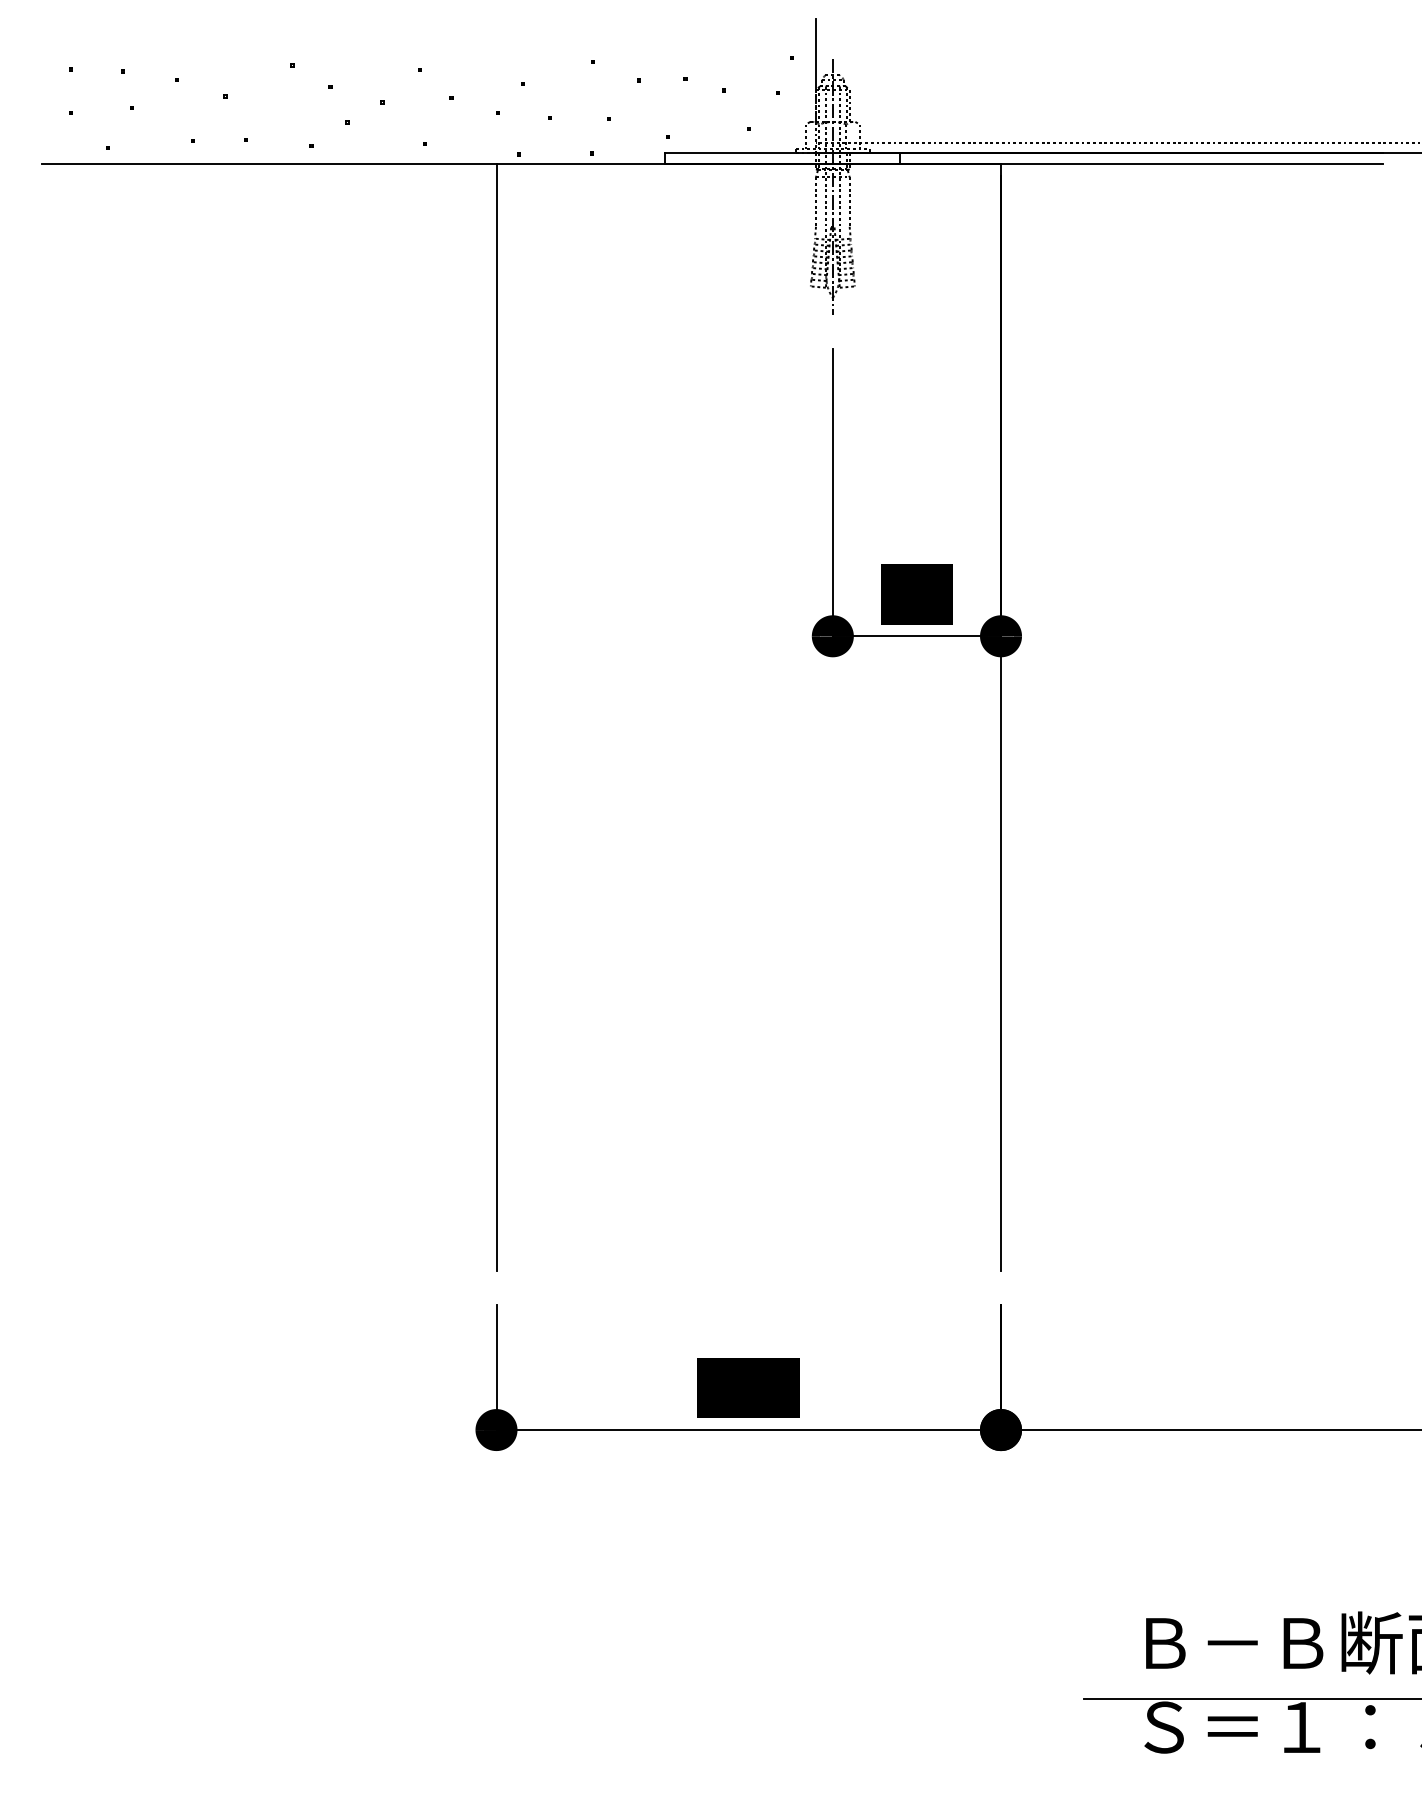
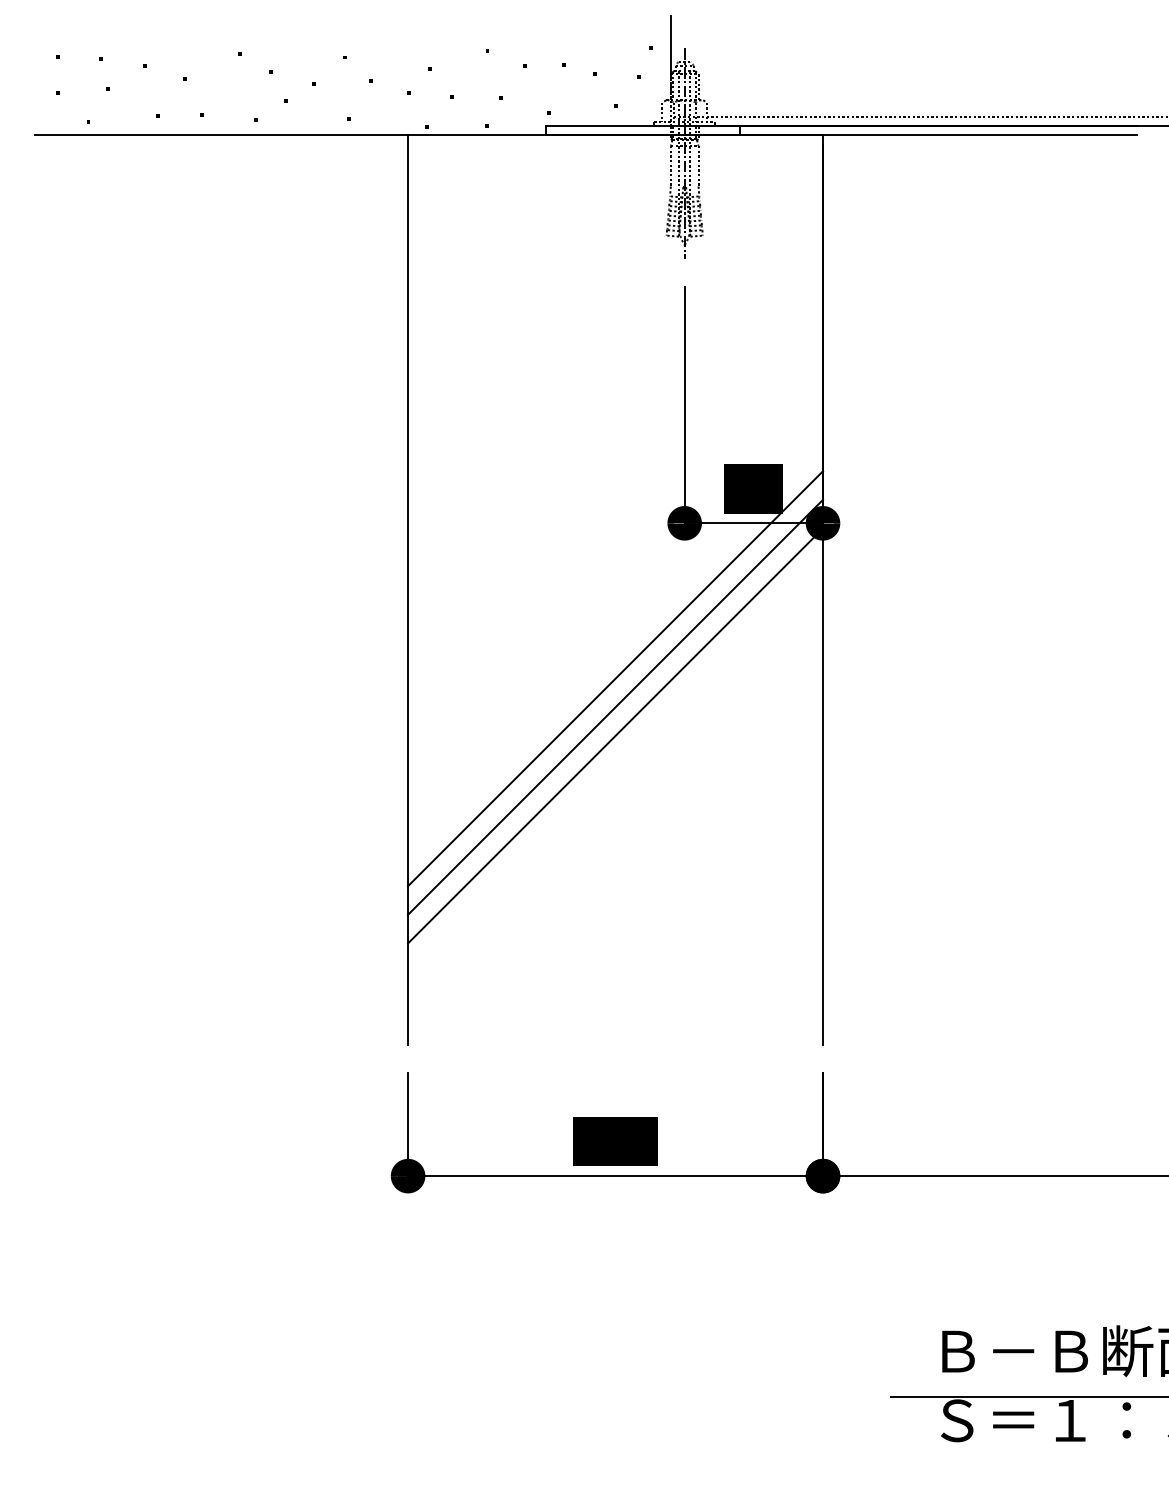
line: (748, 824) -> (615, 678), added
line: (748, 859) -> (615, 706), added
line: (748, 894) -> (615, 735), added

